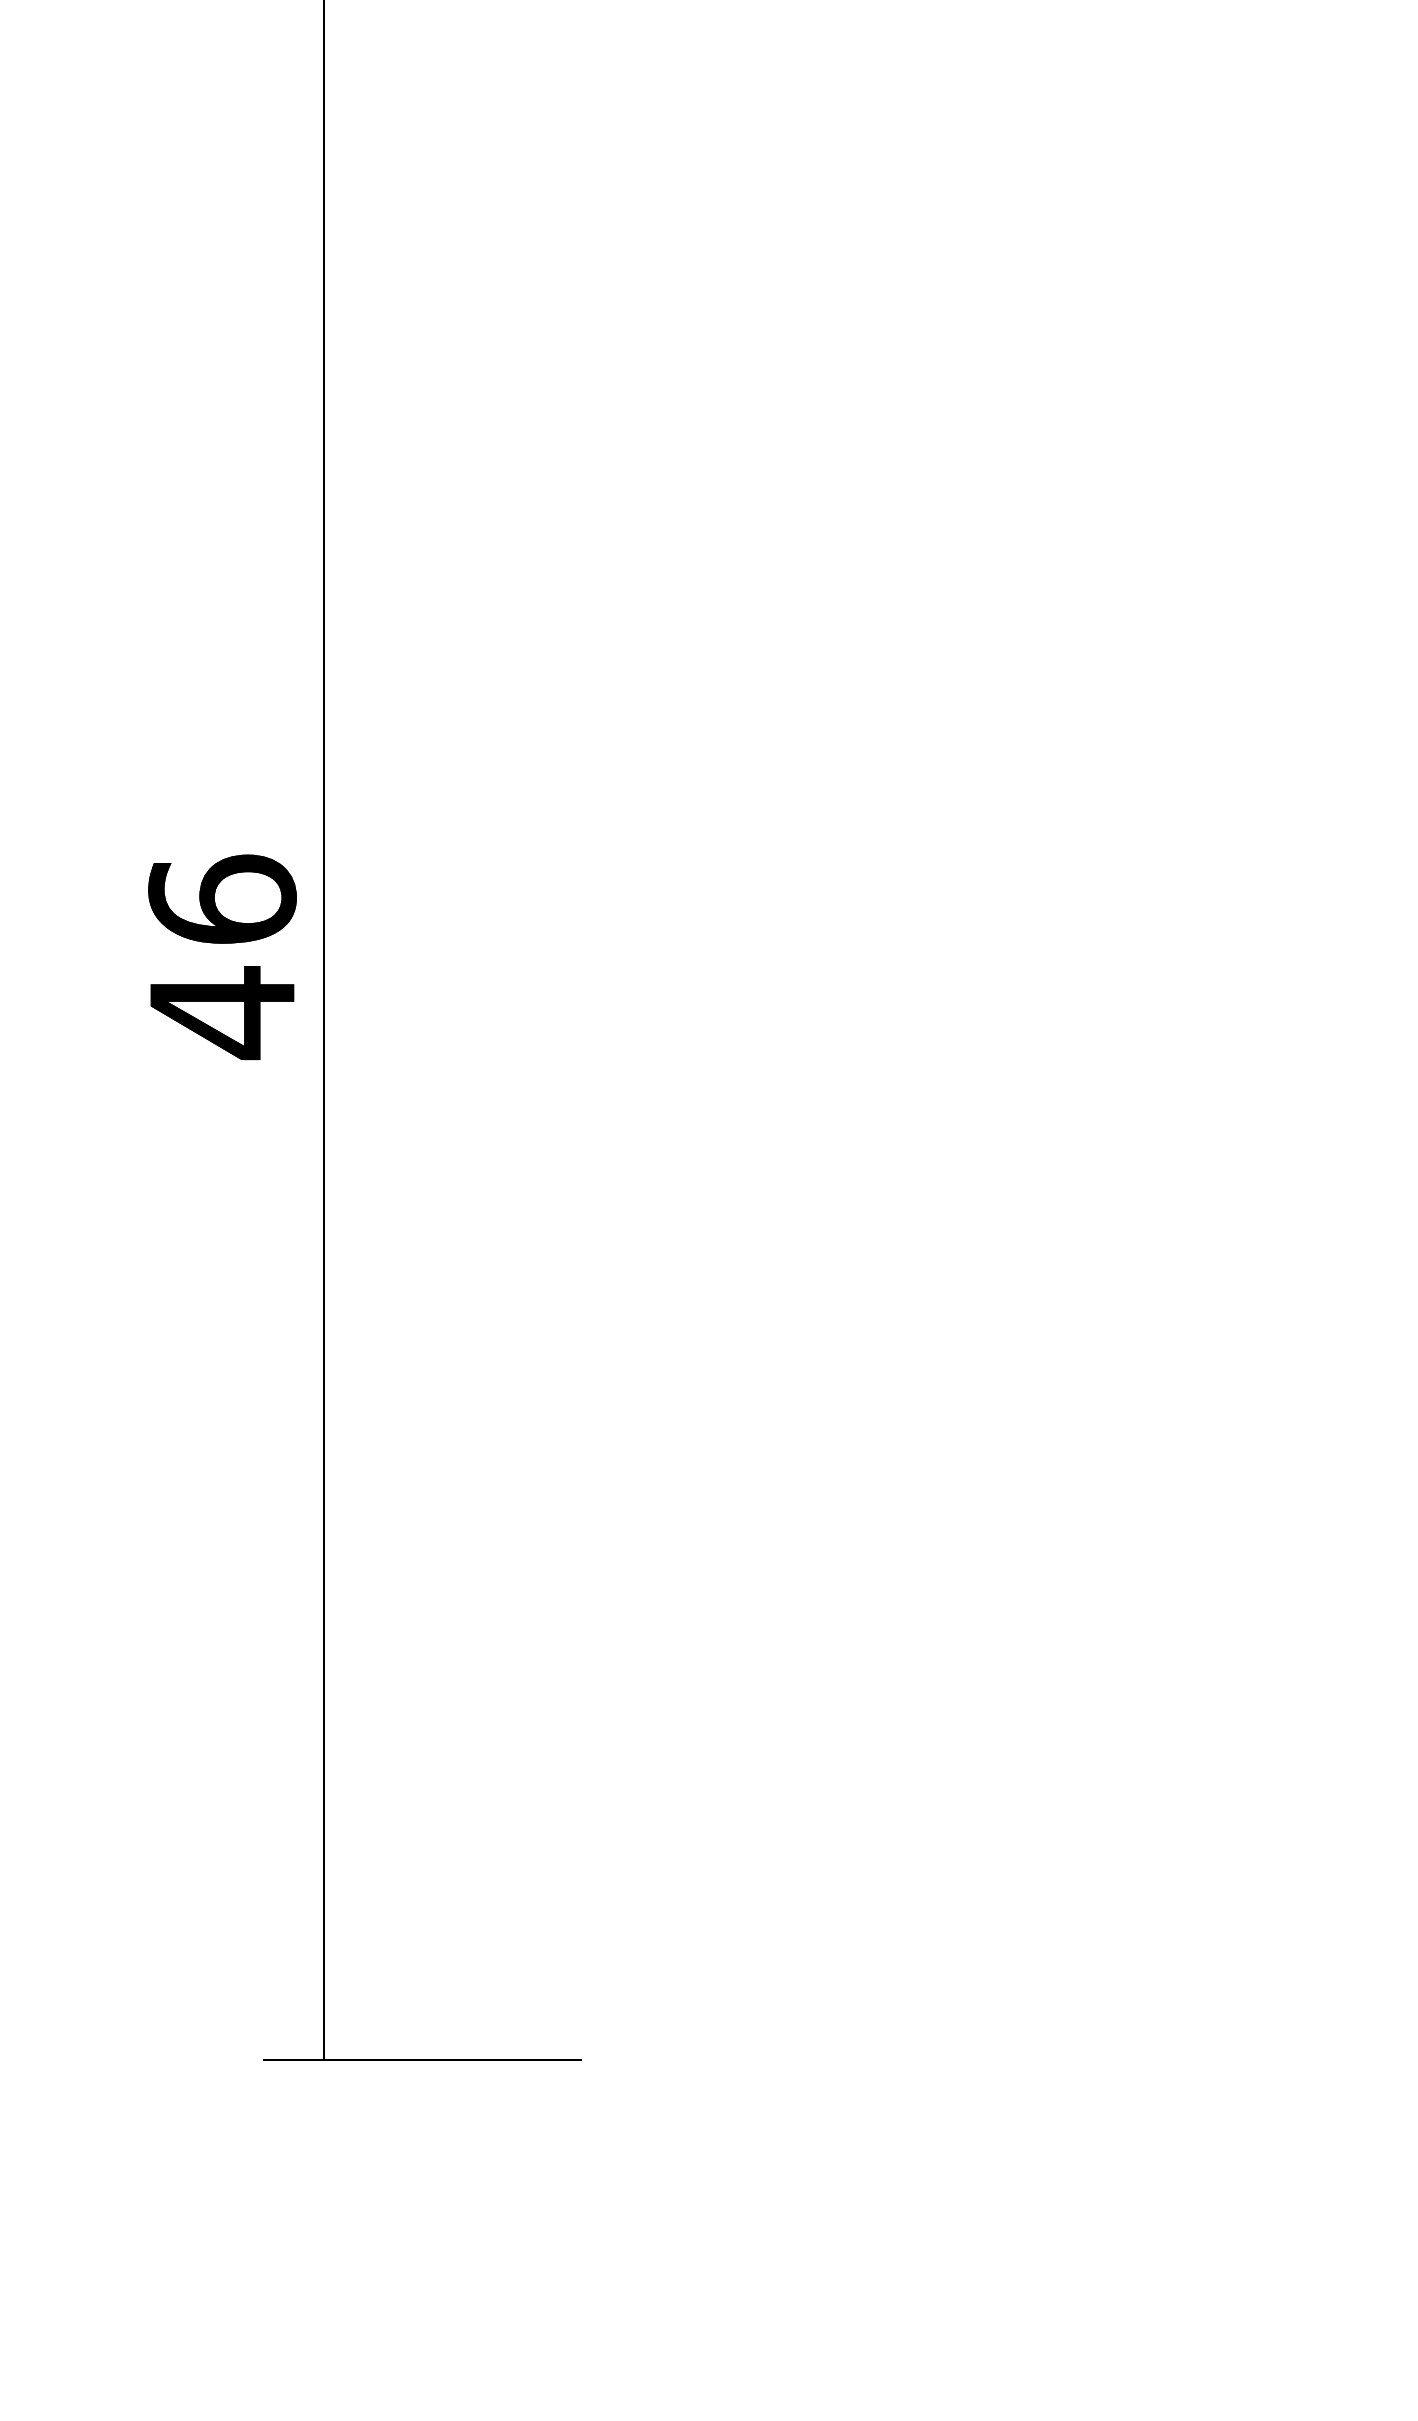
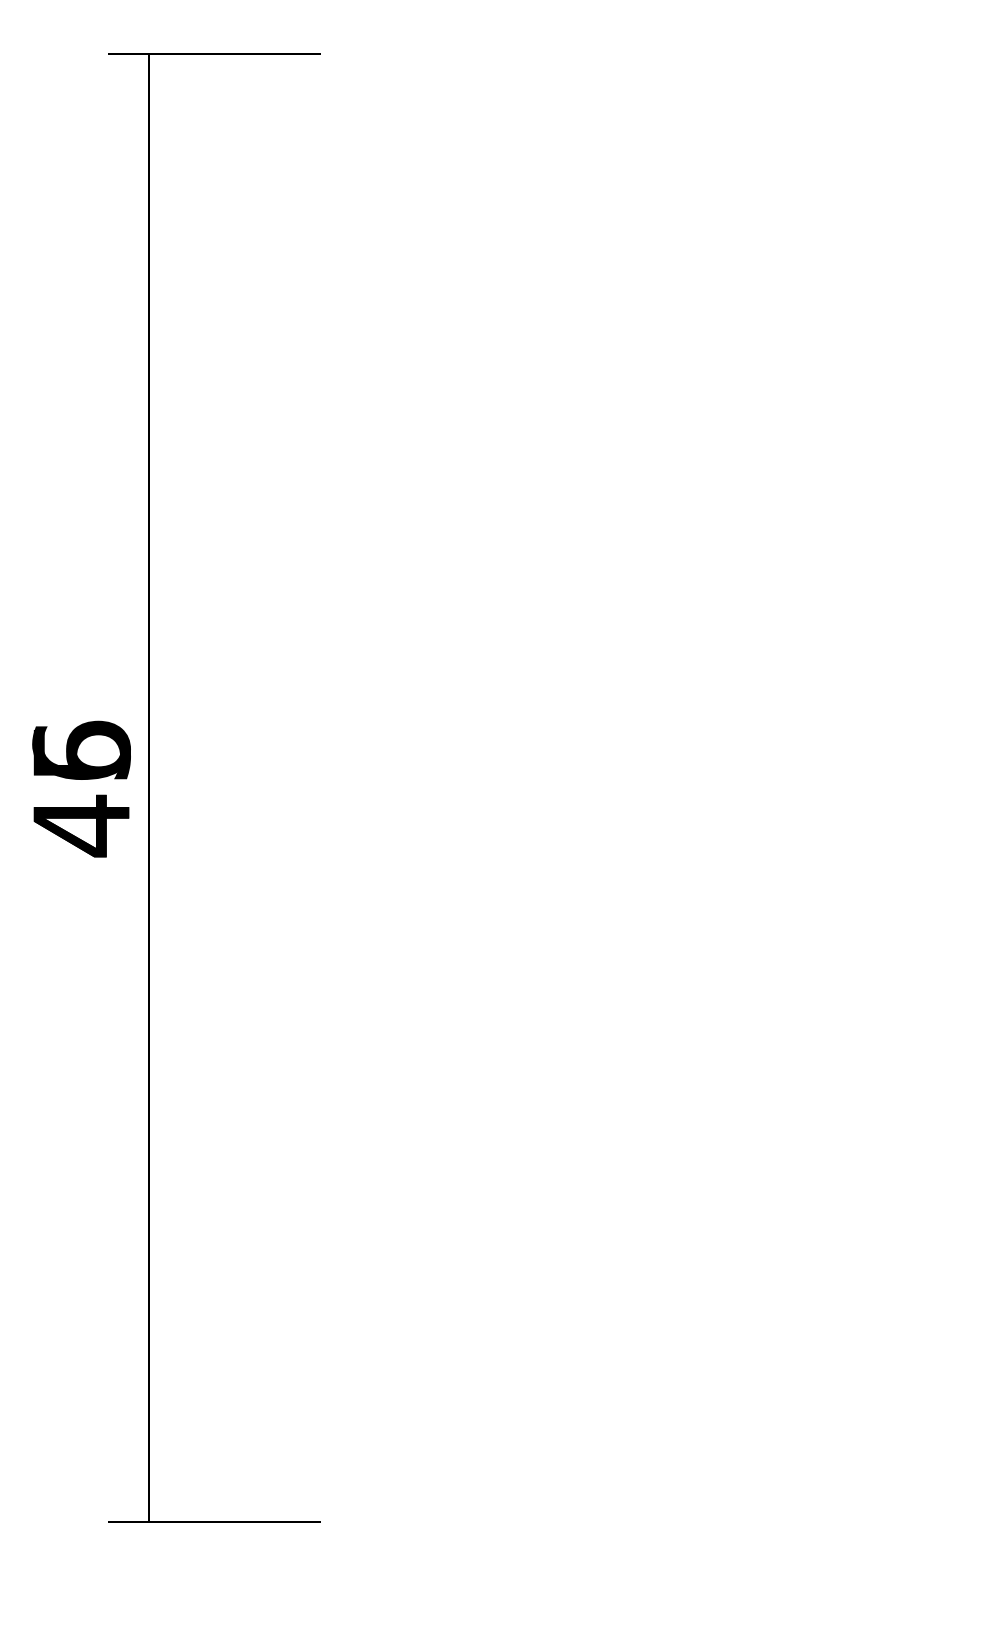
text: (222, 897) -> (81, 749), 46 -> 45

